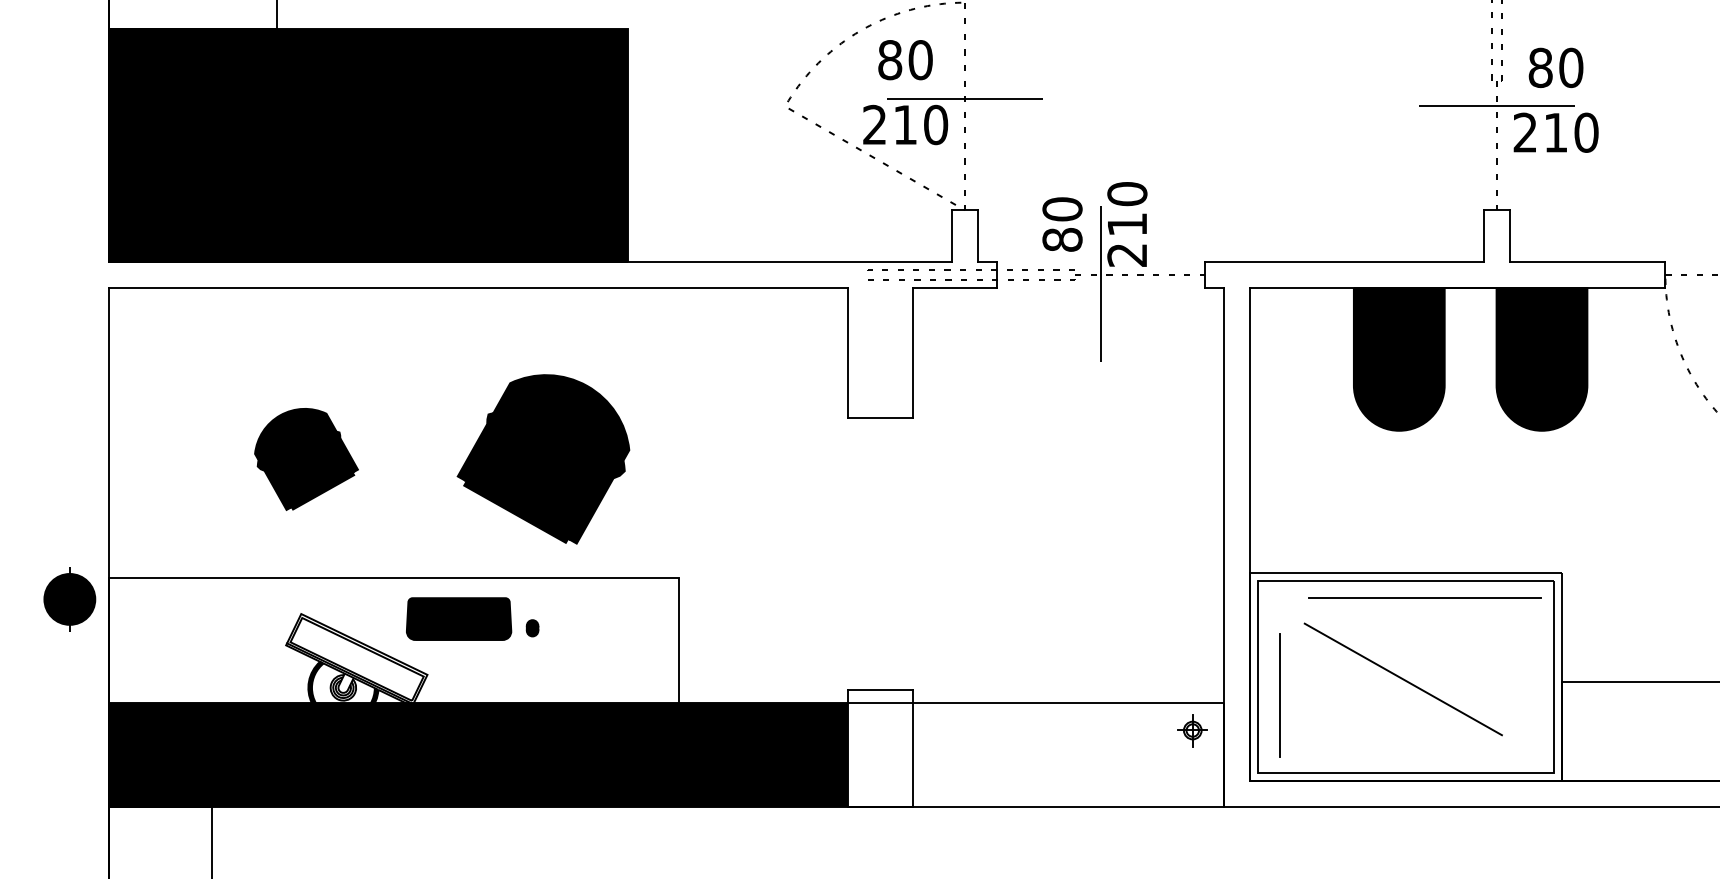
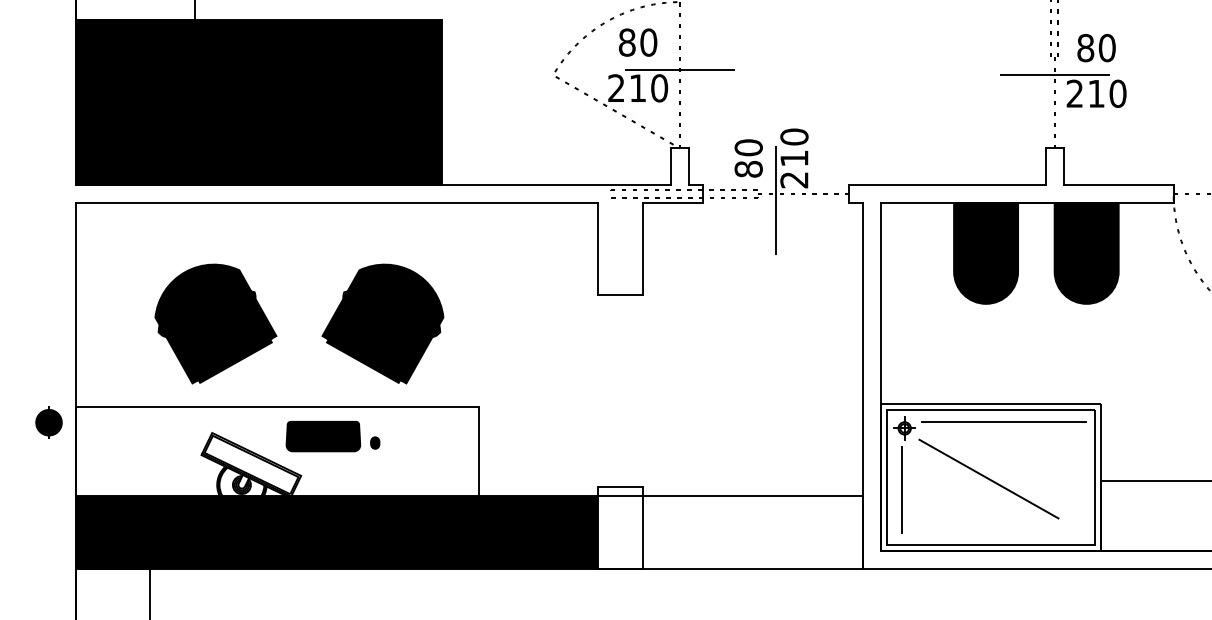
part: (306, 459) -> (215, 324), size x1.67
part: (69, 599) -> (48, 422), size x0.71
part: (1192, 730) -> (904, 428), moved

